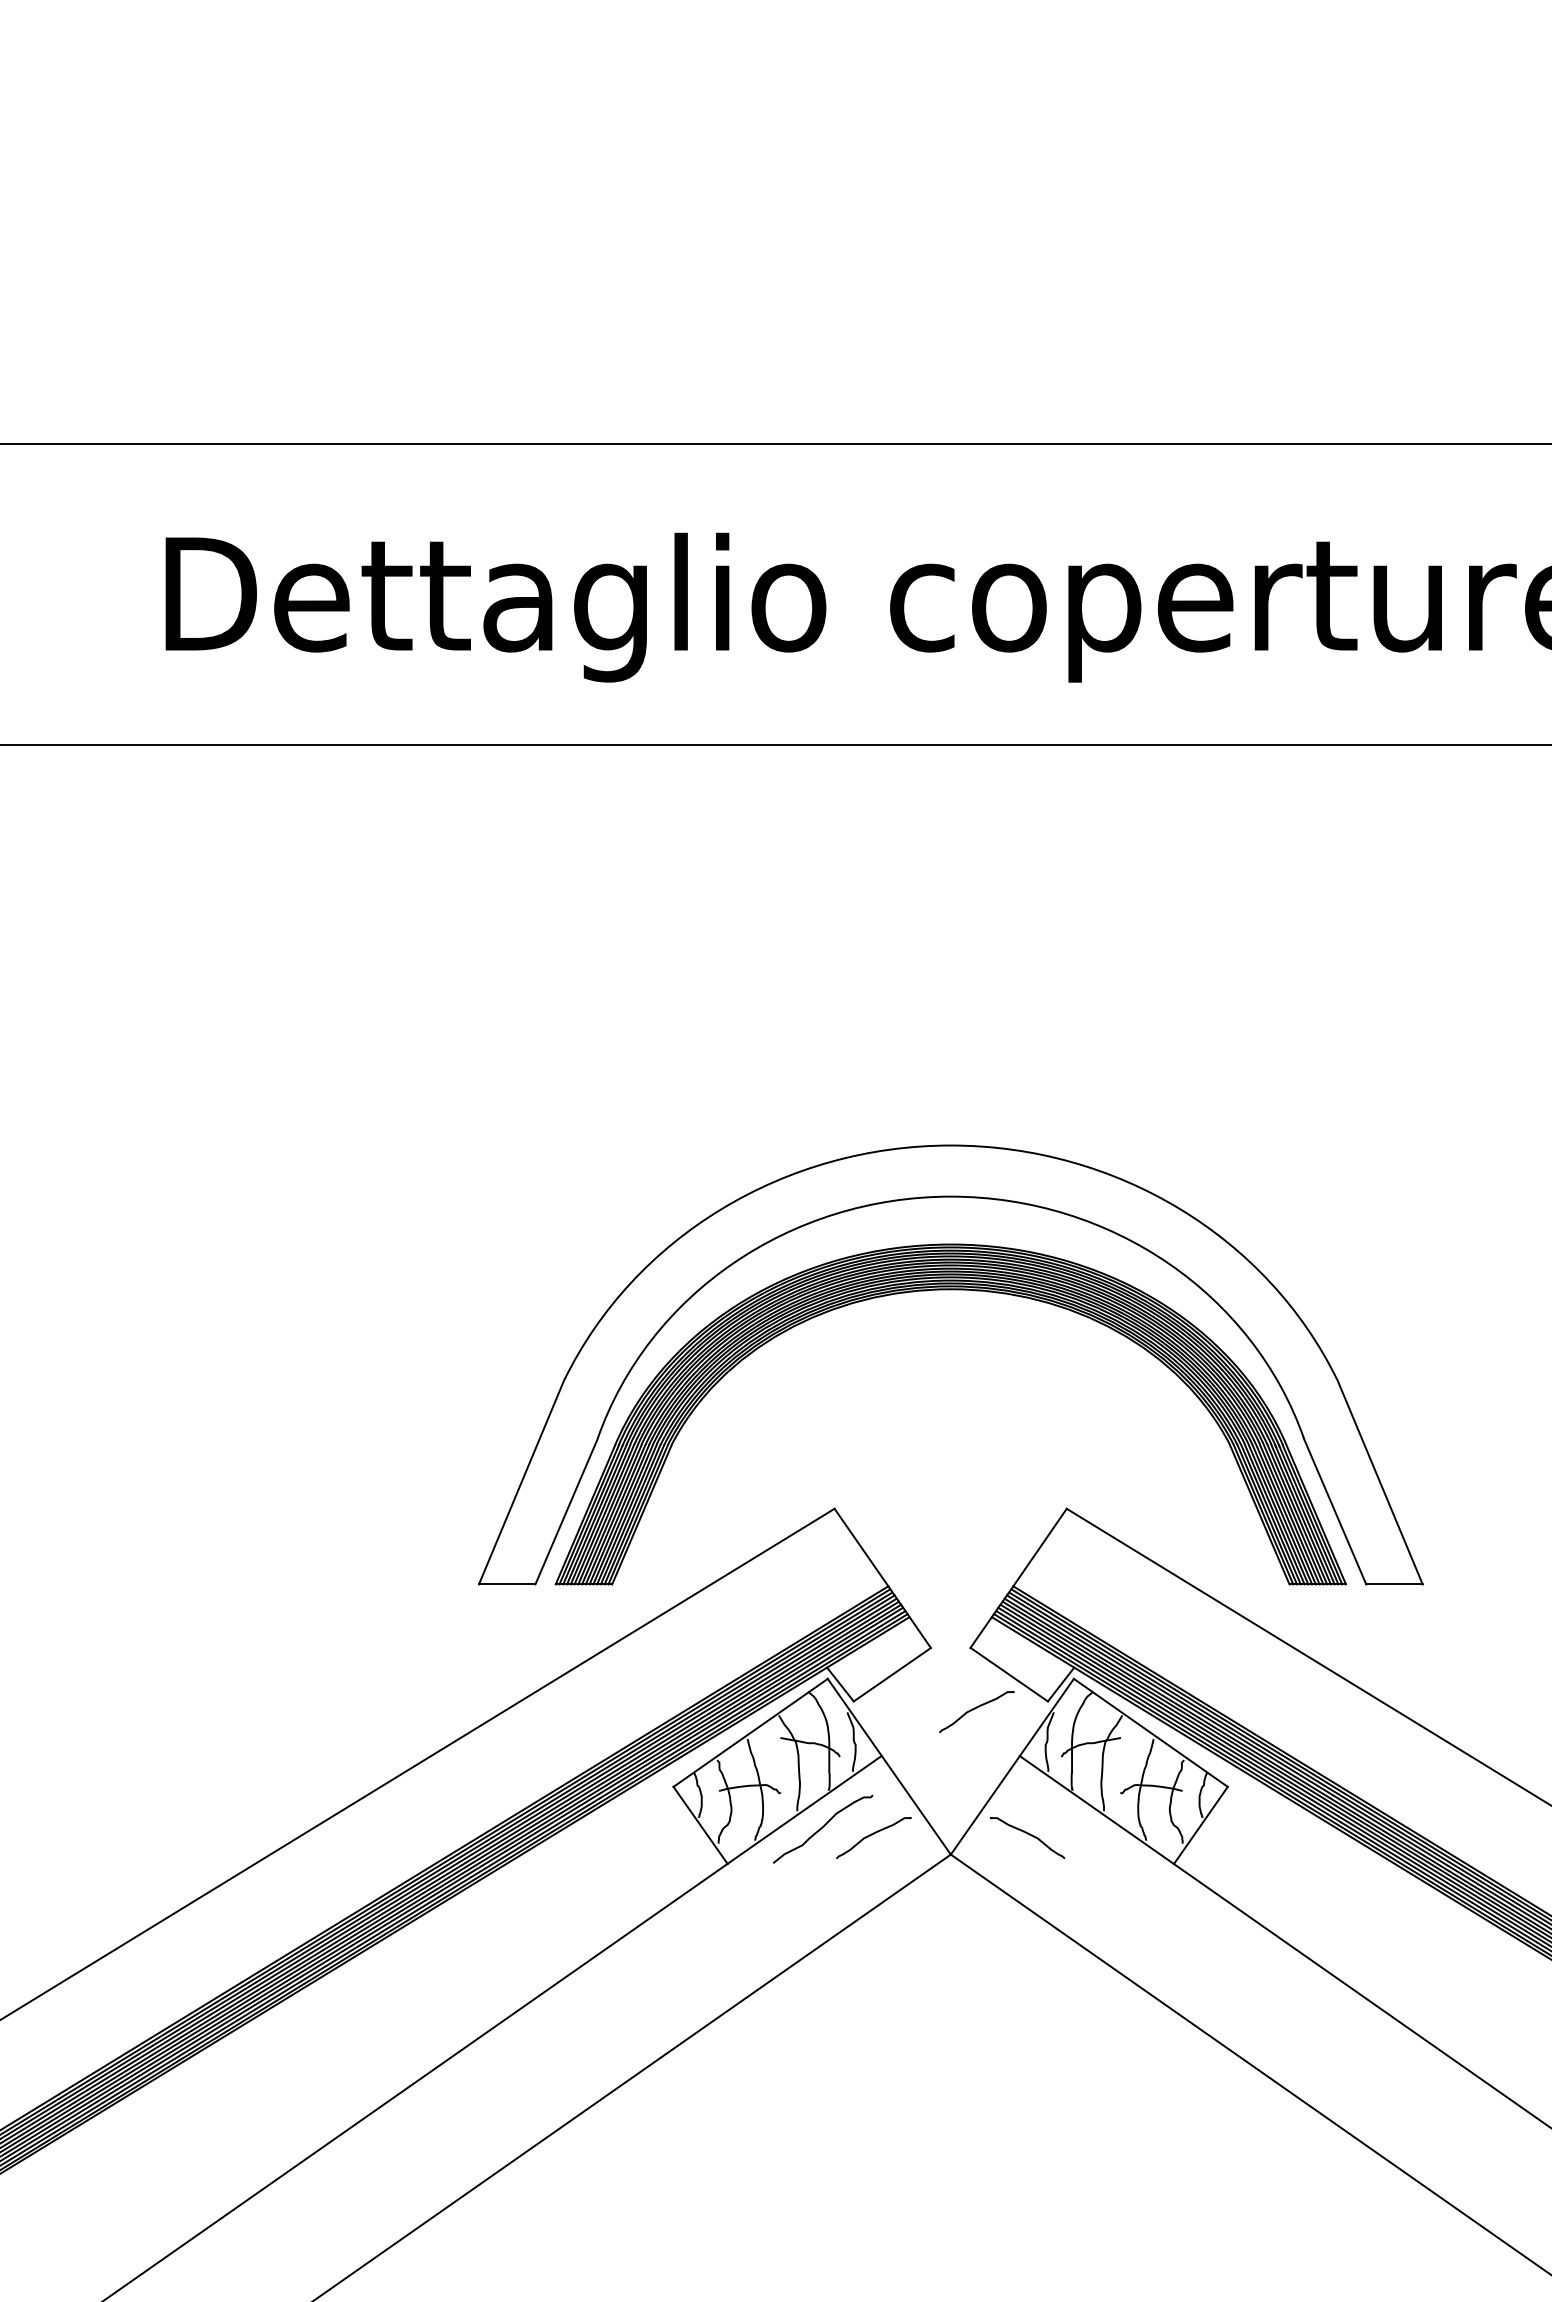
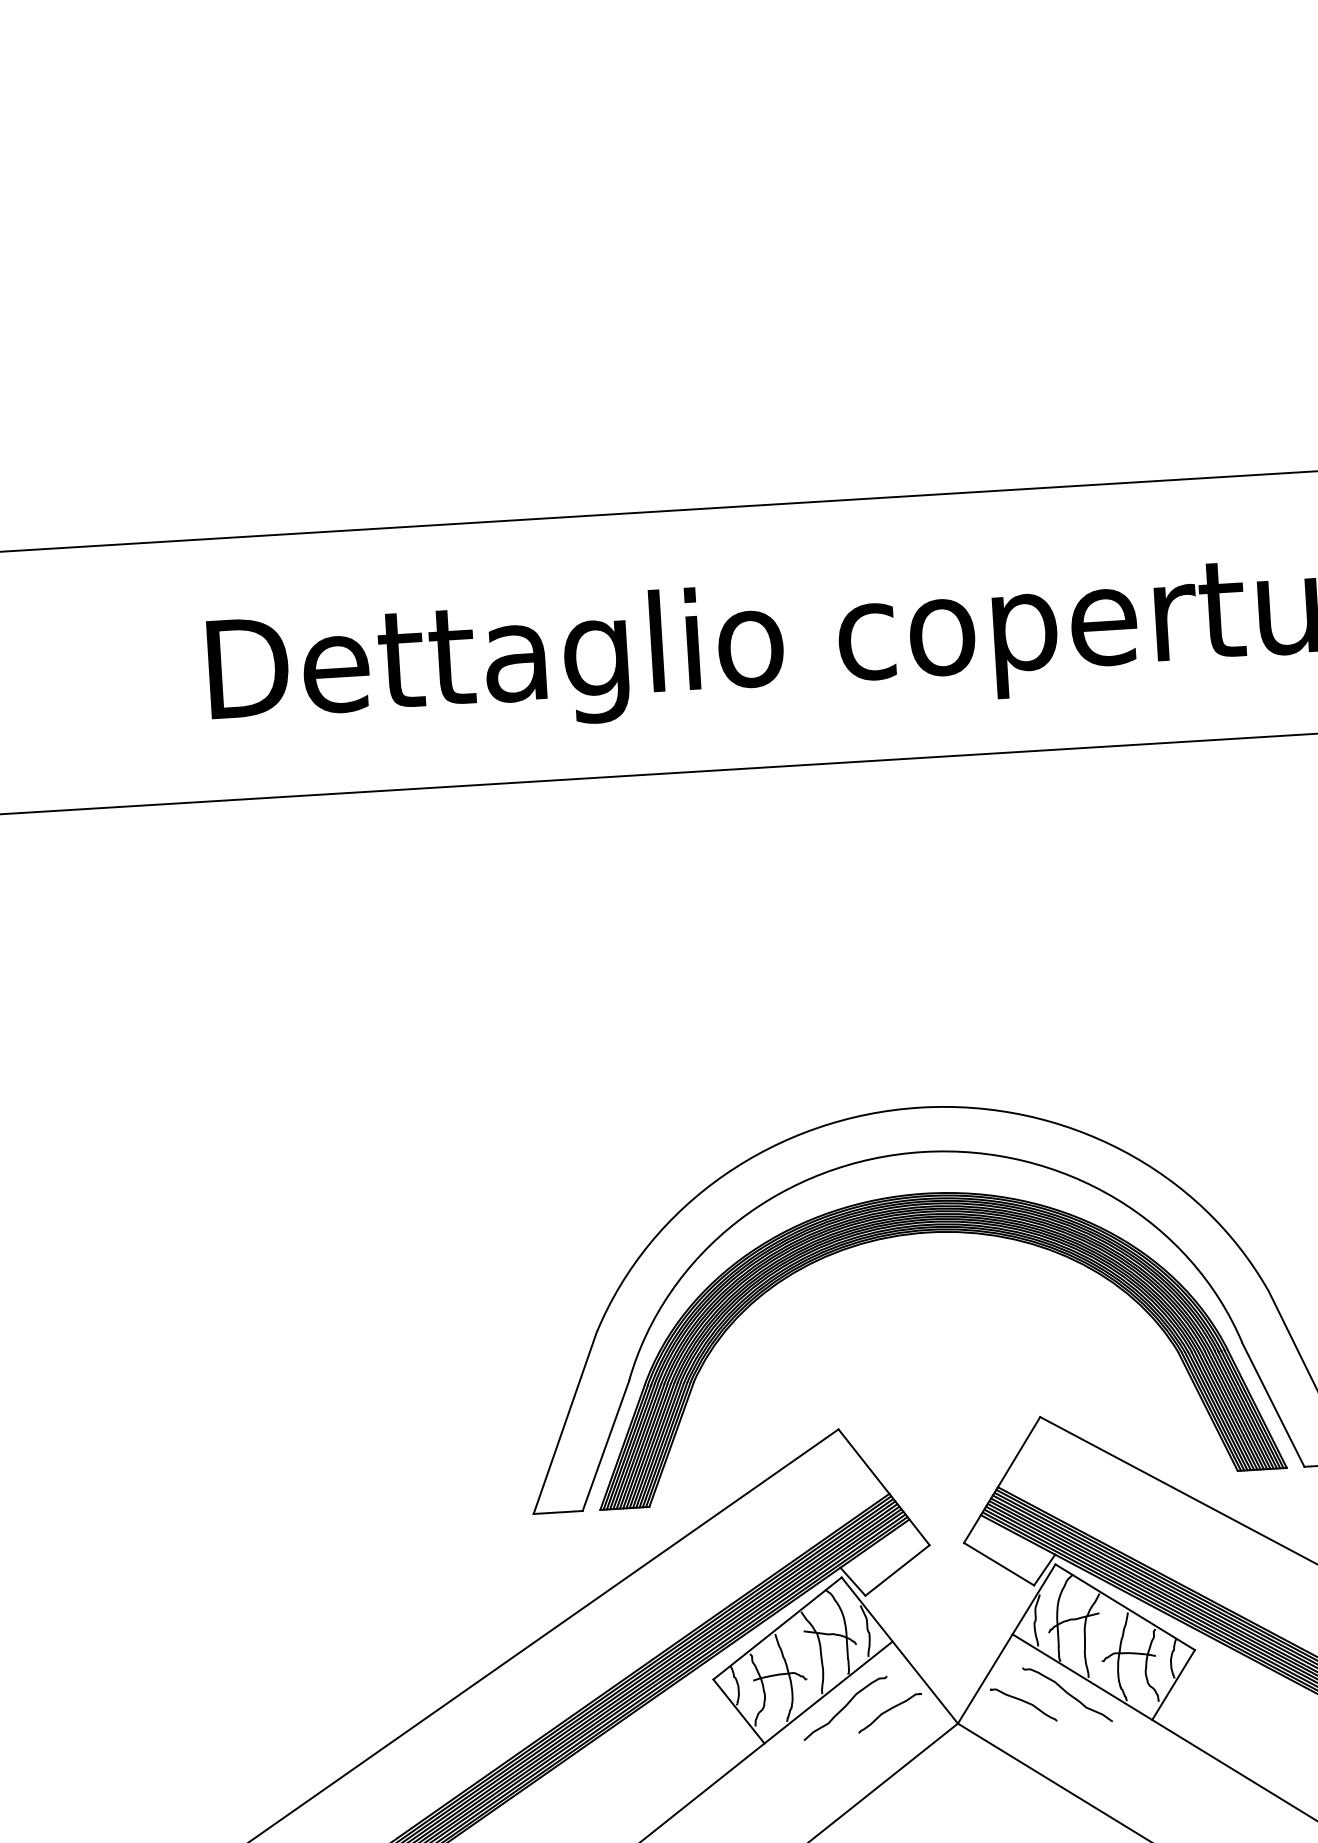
curve: (975, 1709) -> (971, 1596), removed
curve: (1078, 1828) -> (1067, 1694), added

